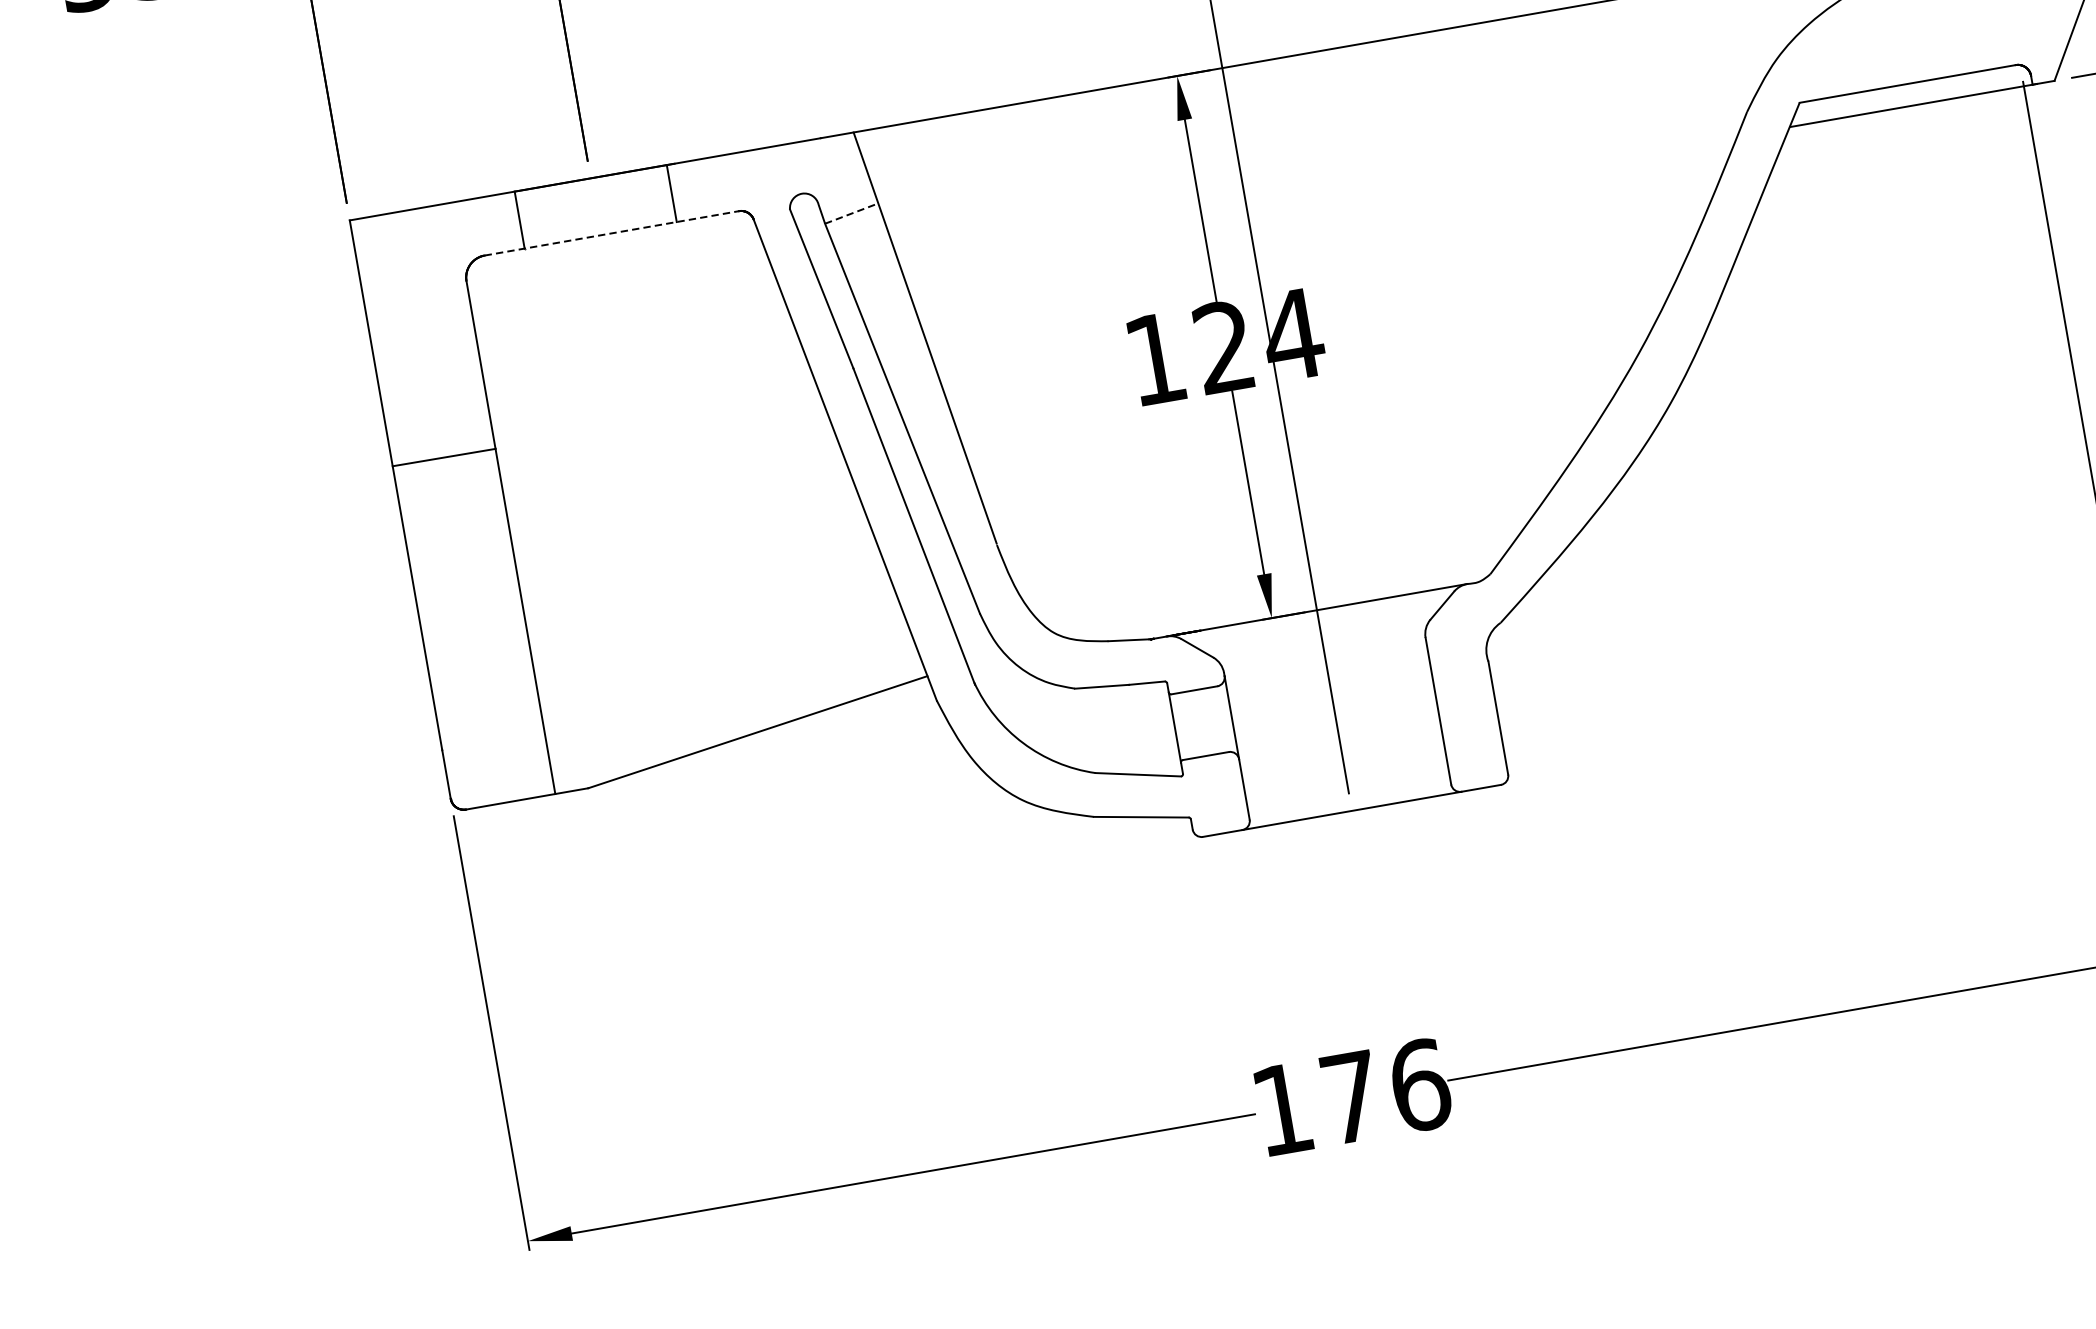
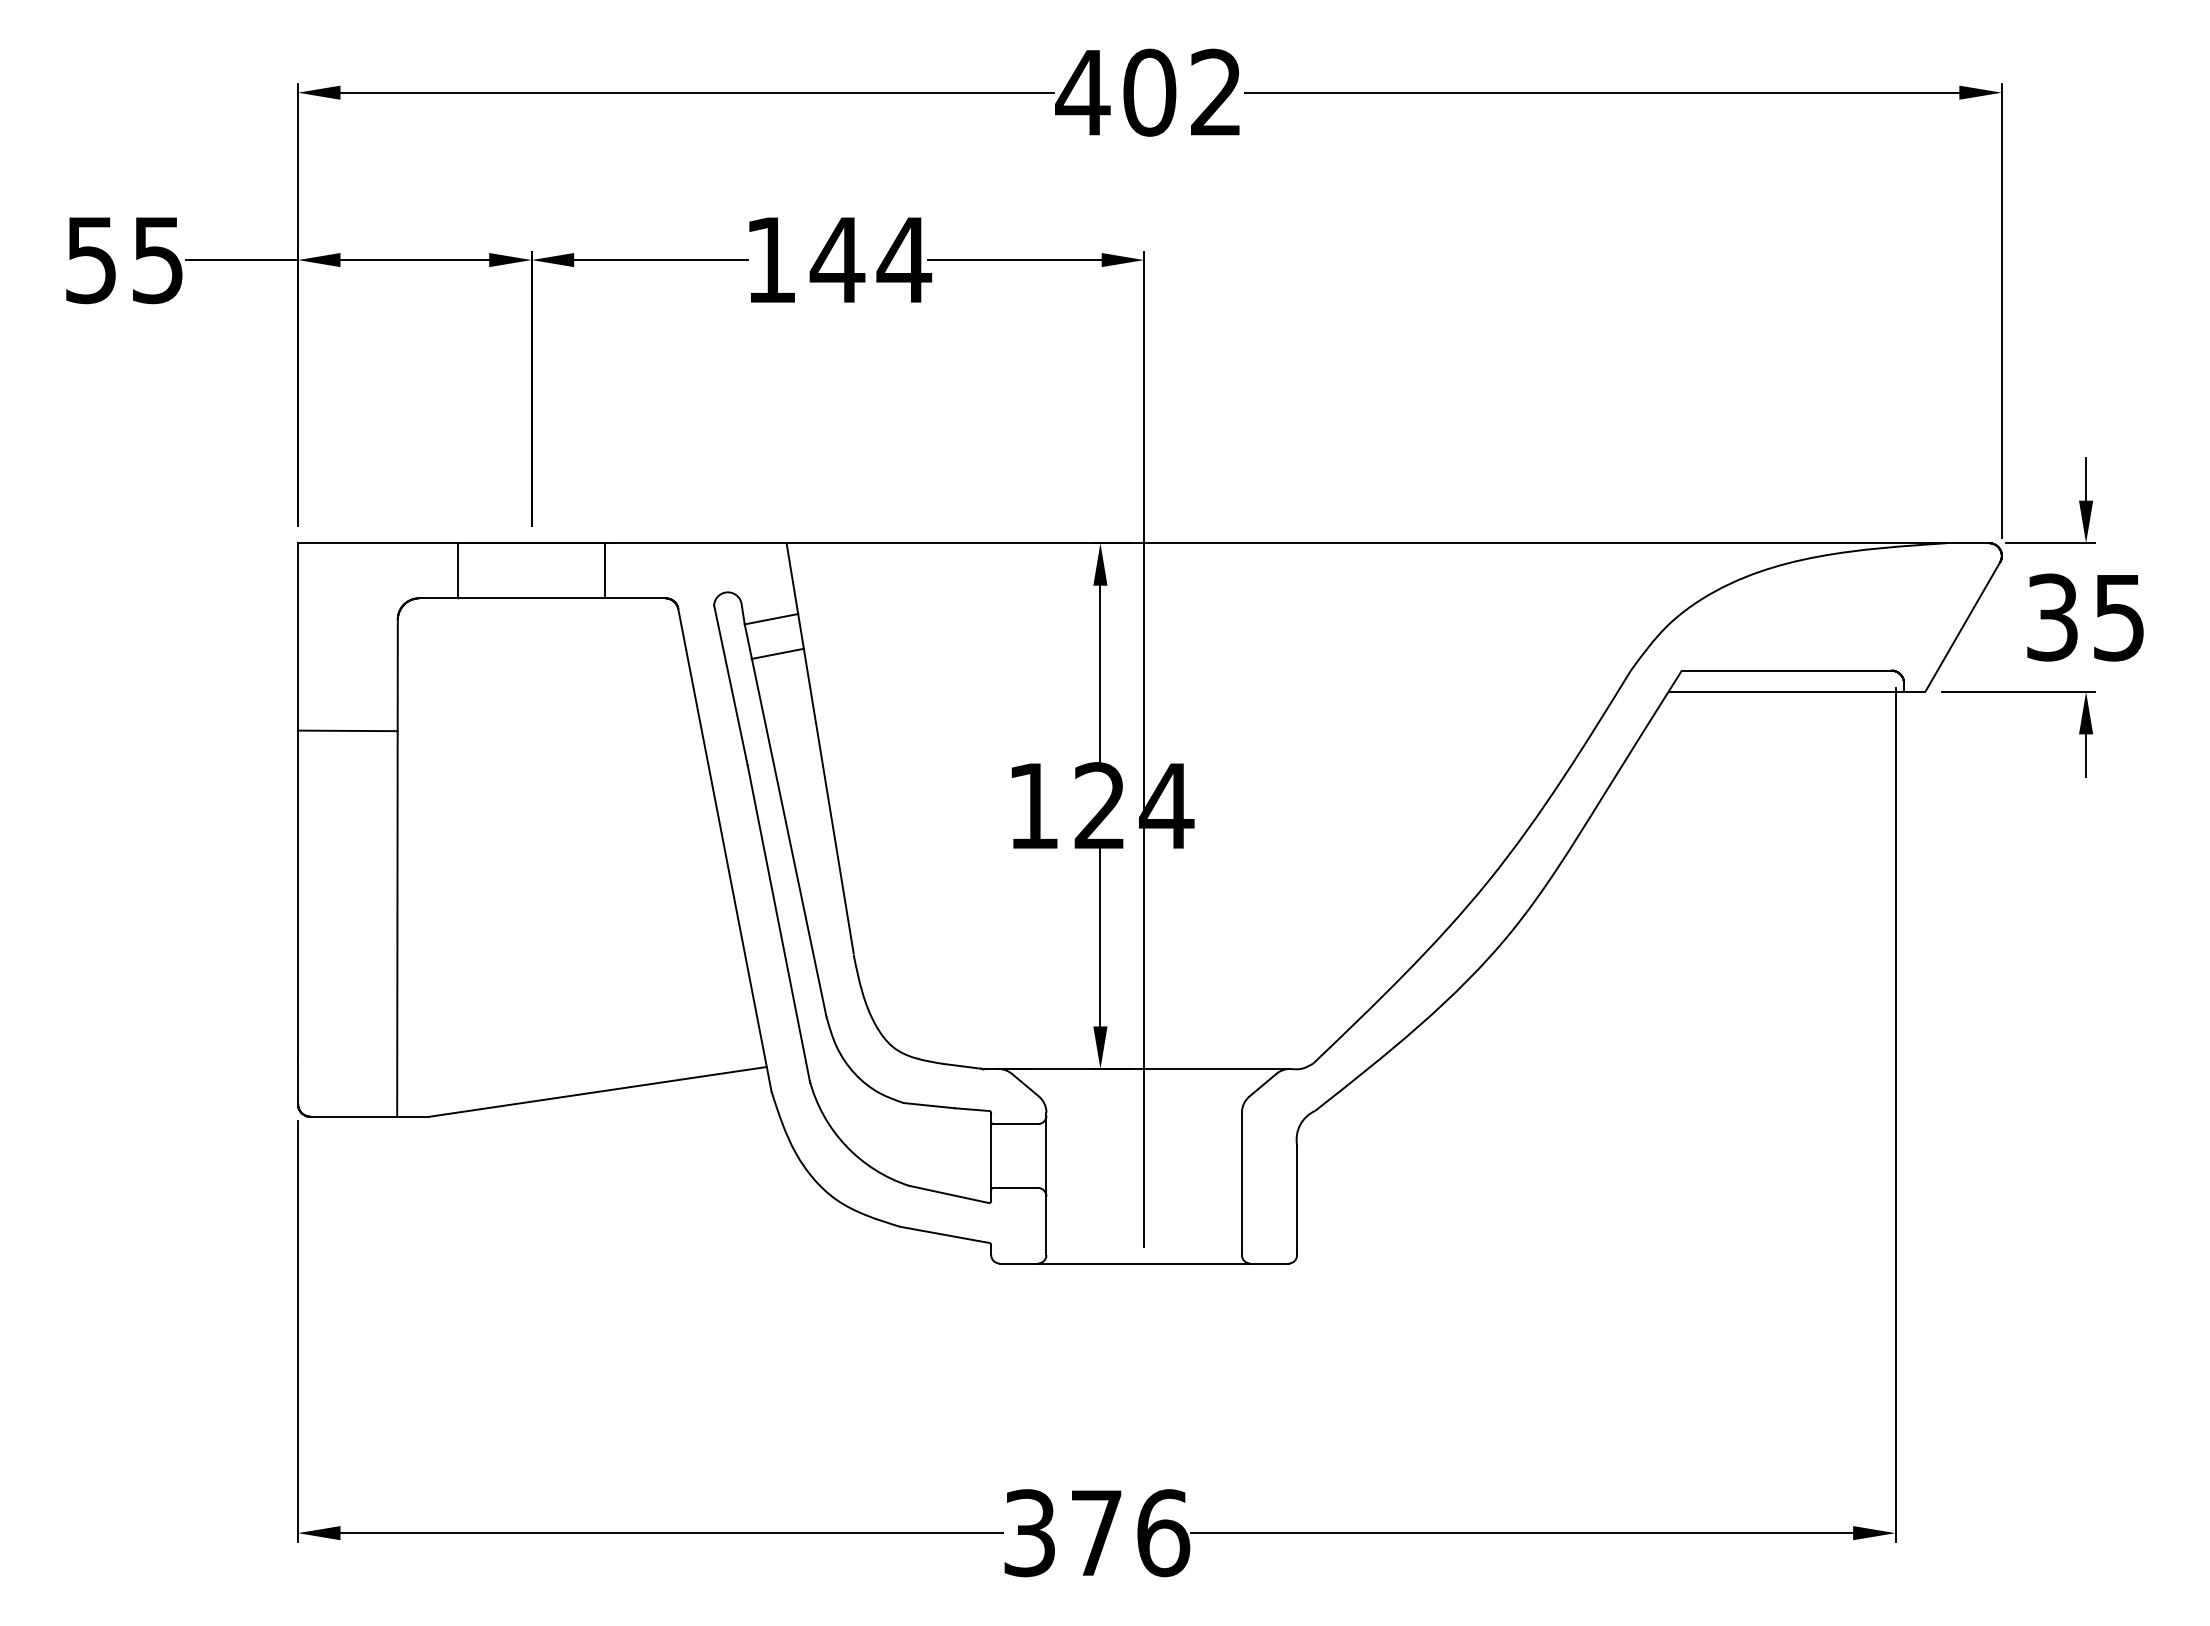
line: (851, 213) -> (771, 619), dashed -> solid
line: (611, 233) -> (542, 598), dashed -> solid
line: (864, 247) -> (777, 653), added
line: (443, 457) -> (347, 730), moved
text: (1282, 1109) -> (1029, 1533), 176 -> 376

